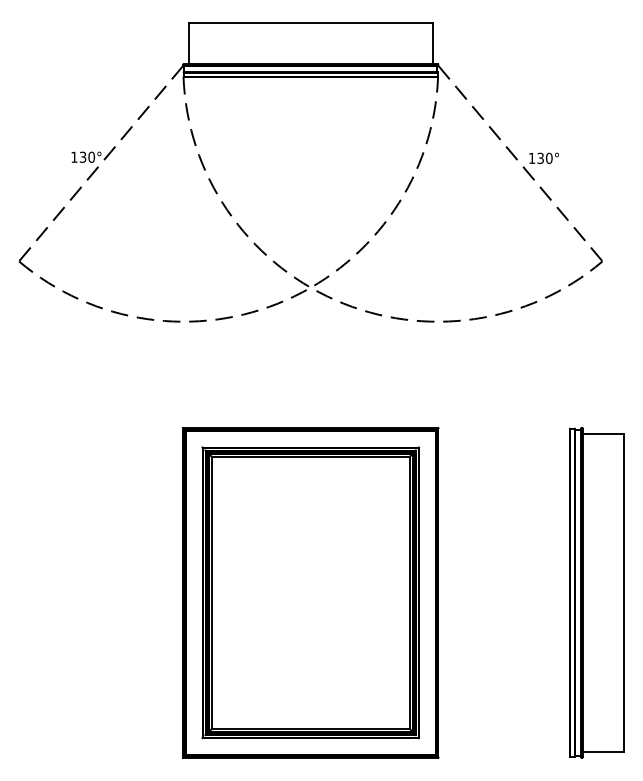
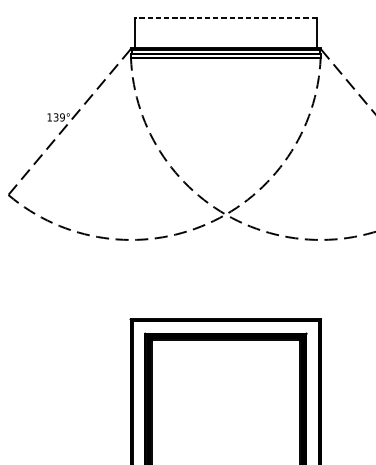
line: (310, 23) -> (225, 17), solid -> dashed
text: (91, 157) -> (62, 117), 130° -> 139°

